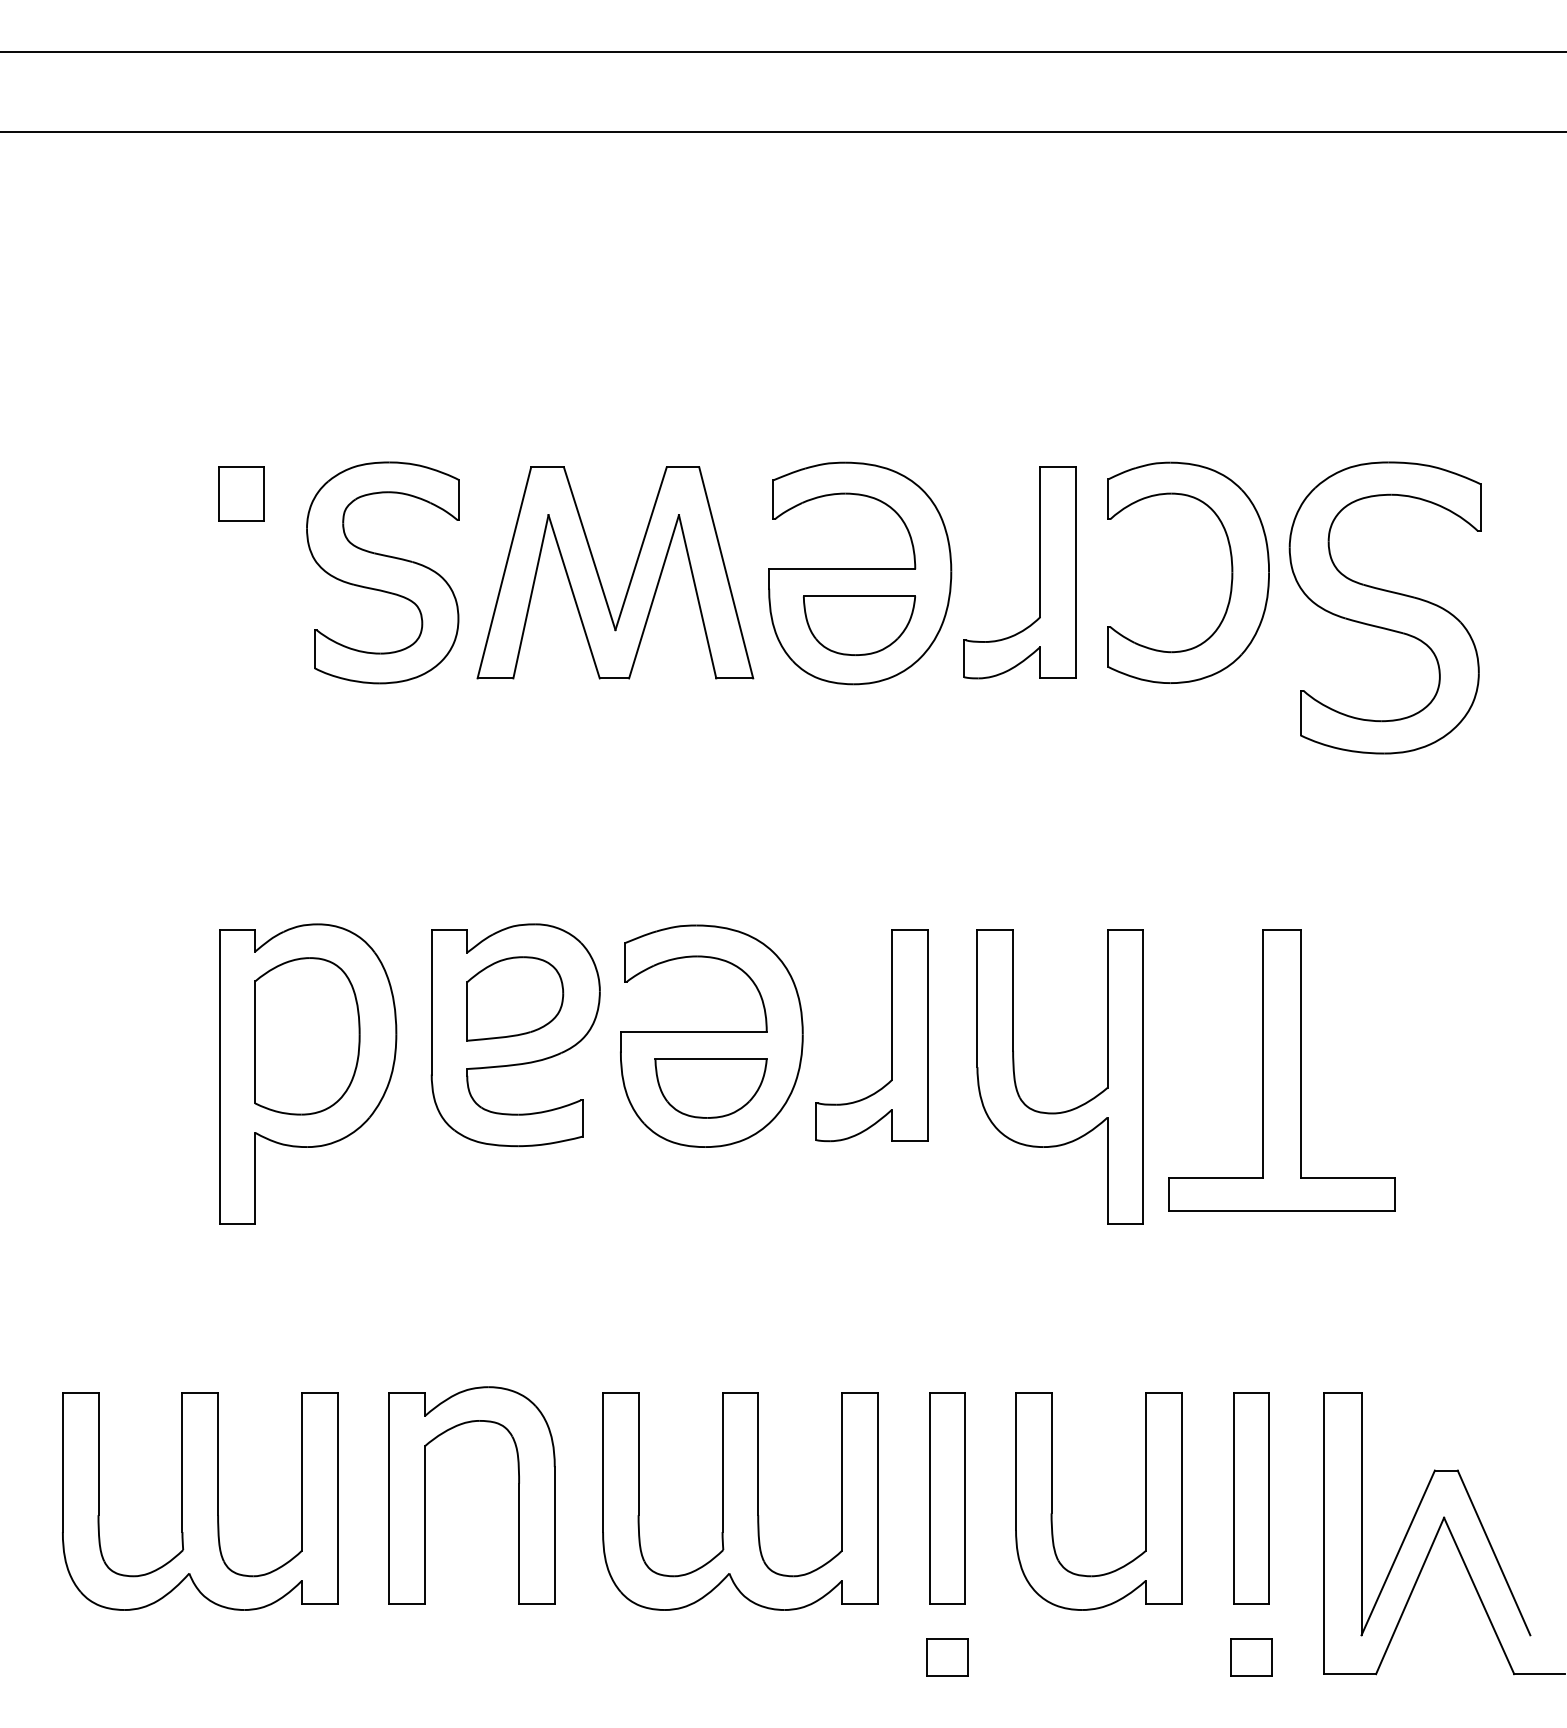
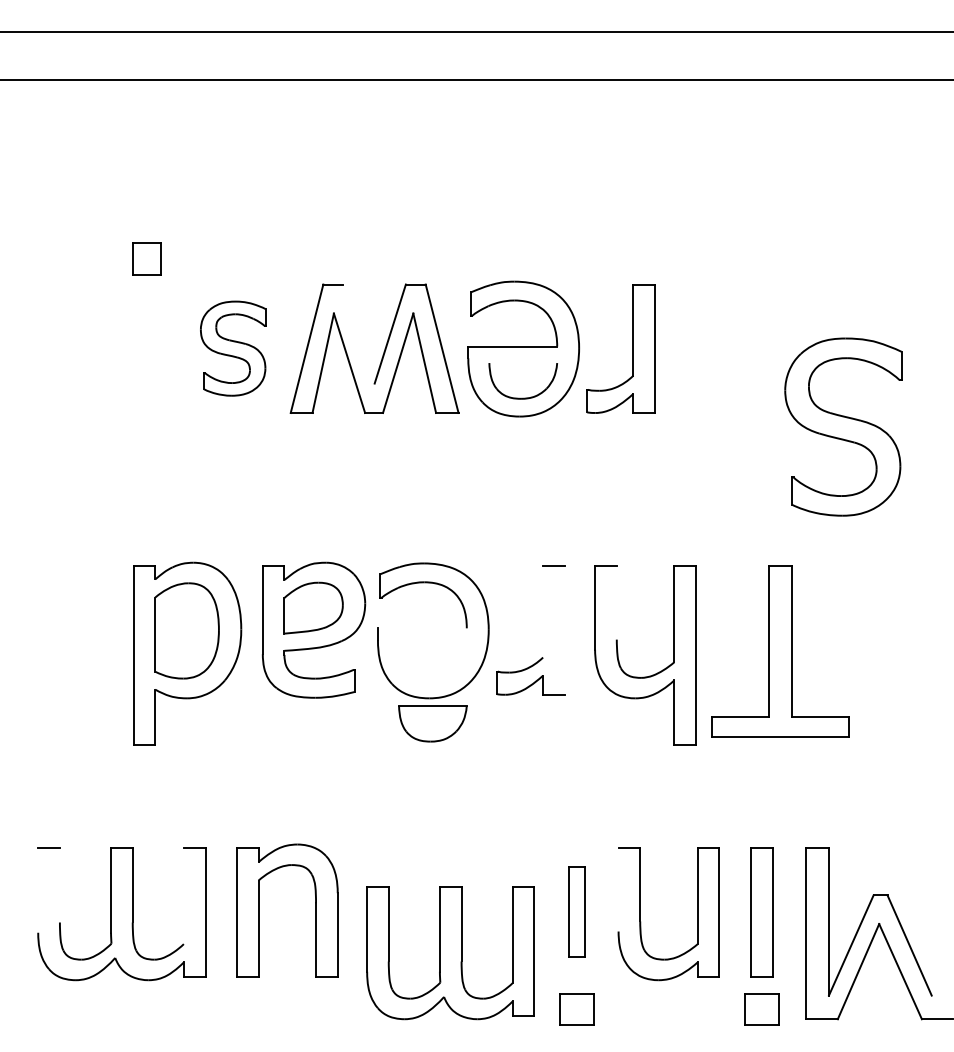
part: (240, 493) -> (146, 258), moved
line: (588, 547) -> (358, 333), removed
part: (383, 572) -> (233, 348), size x0.7
part: (1231, 572) -> (749, 348), removed
line: (859, 597) -> (523, 363), removed
part: (1385, 606) -> (843, 426), moved
line: (1012, 989) -> (616, 602), removed
line: (892, 1004) -> (543, 611), removed
line: (692, 1032) -> (421, 628), removed
line: (927, 1035) -> (564, 630), removed
part: (710, 1088) -> (432, 723), moved
line: (97, 1454) -> (59, 885), removed
line: (1015, 1461) -> (618, 889), removed
line: (63, 1462) -> (38, 890), removed
line: (301, 1472) -> (183, 896), removed
part: (946, 1498) -> (576, 912), size x0.7
part: (739, 1502) -> (450, 953), moved
part: (946, 1656) -> (576, 1008), size x1.4
part: (1250, 1656) -> (761, 1008), size x1.4

